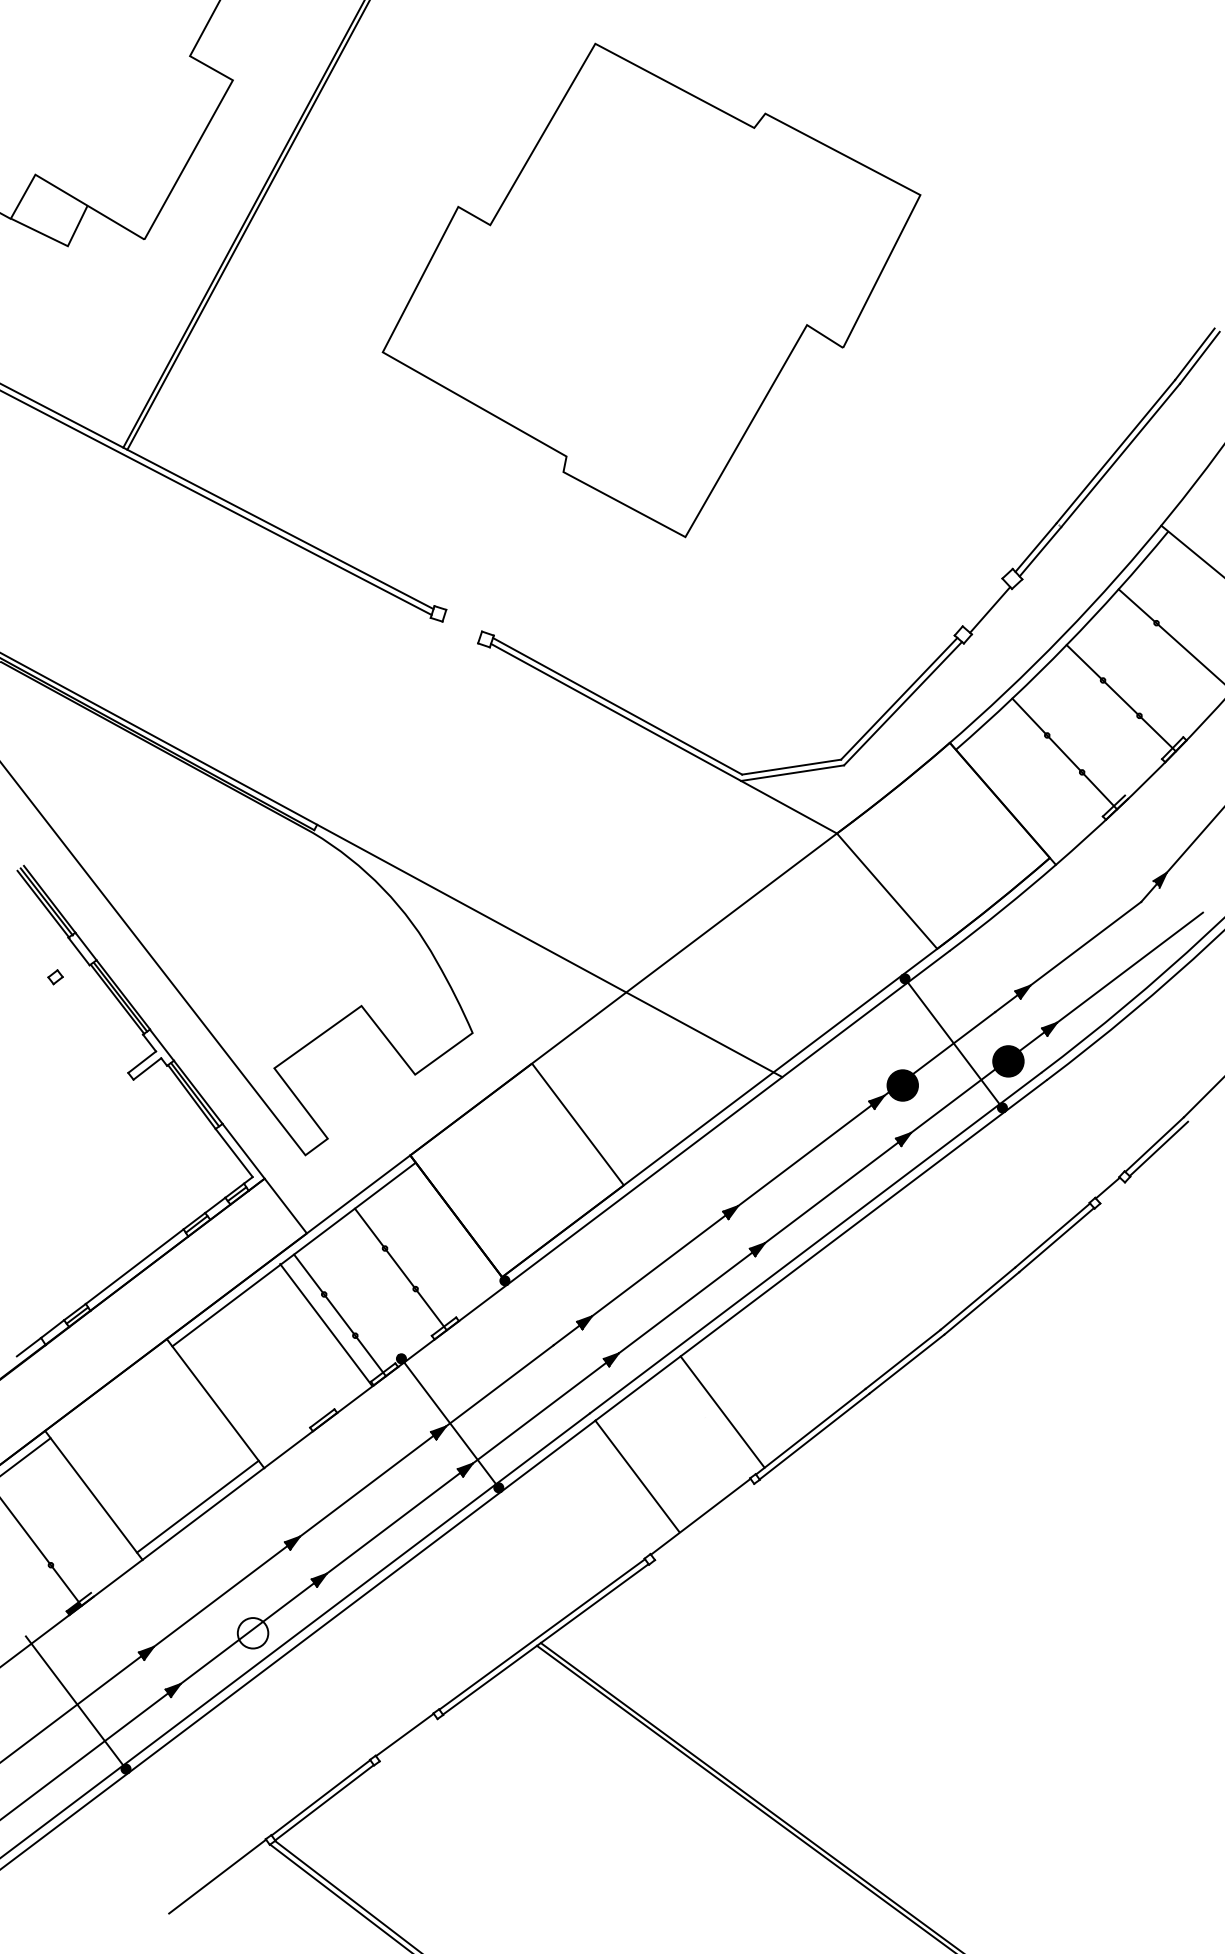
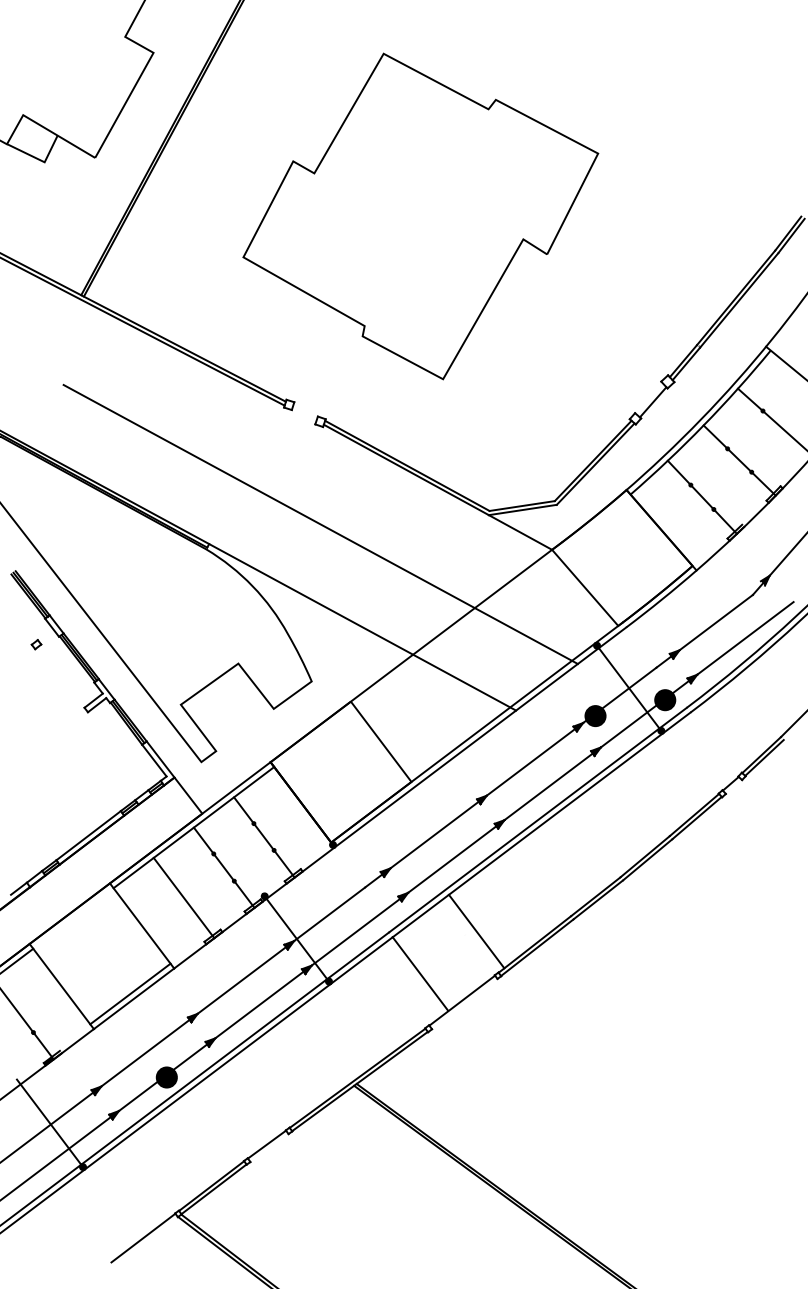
part: (651, 290) -> (420, 216), moved
line: (485, 793) -> (320, 523), added
line: (325, 1324) -> (183, 897), moved
fill: (252, 1633) -> (166, 1077), added

